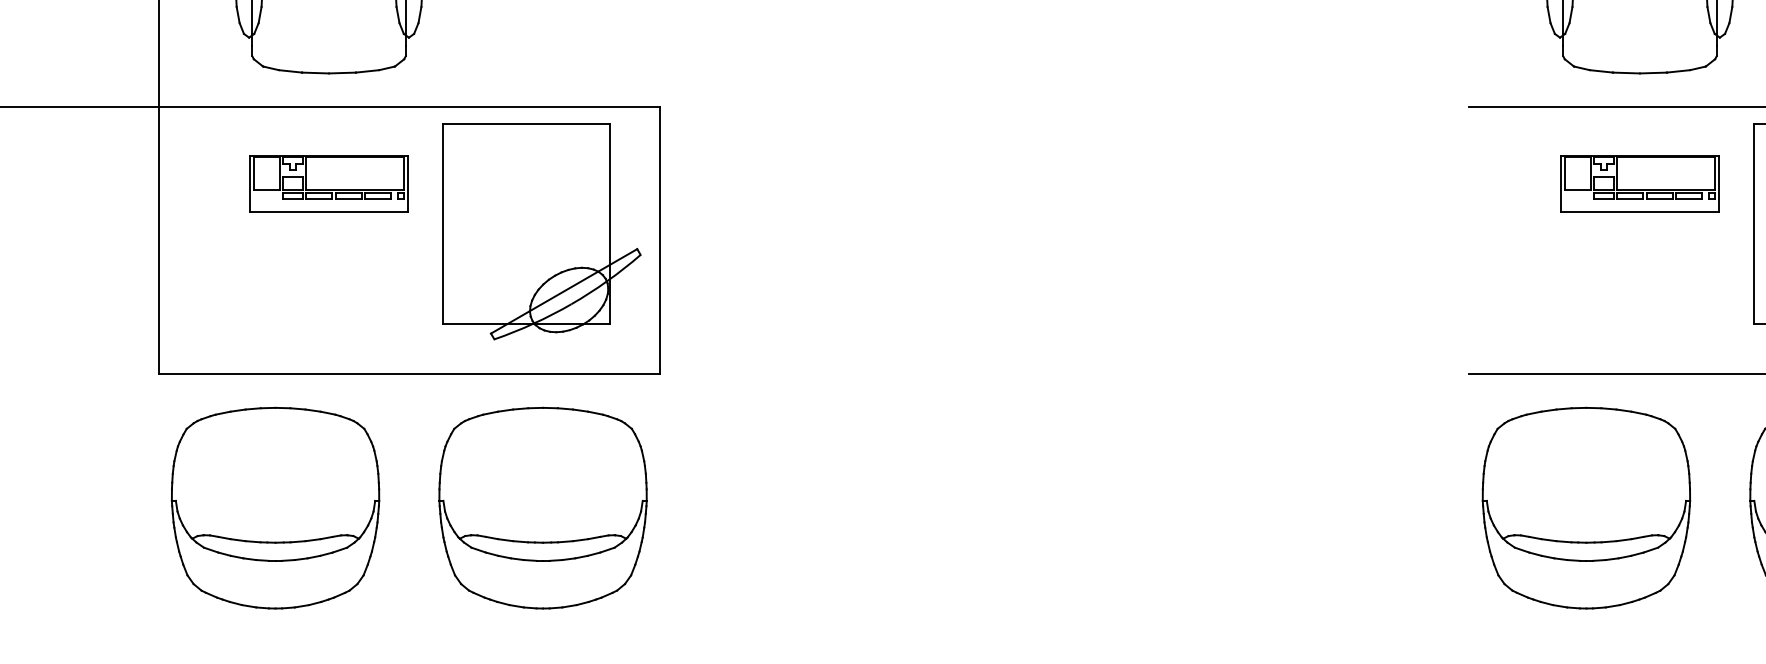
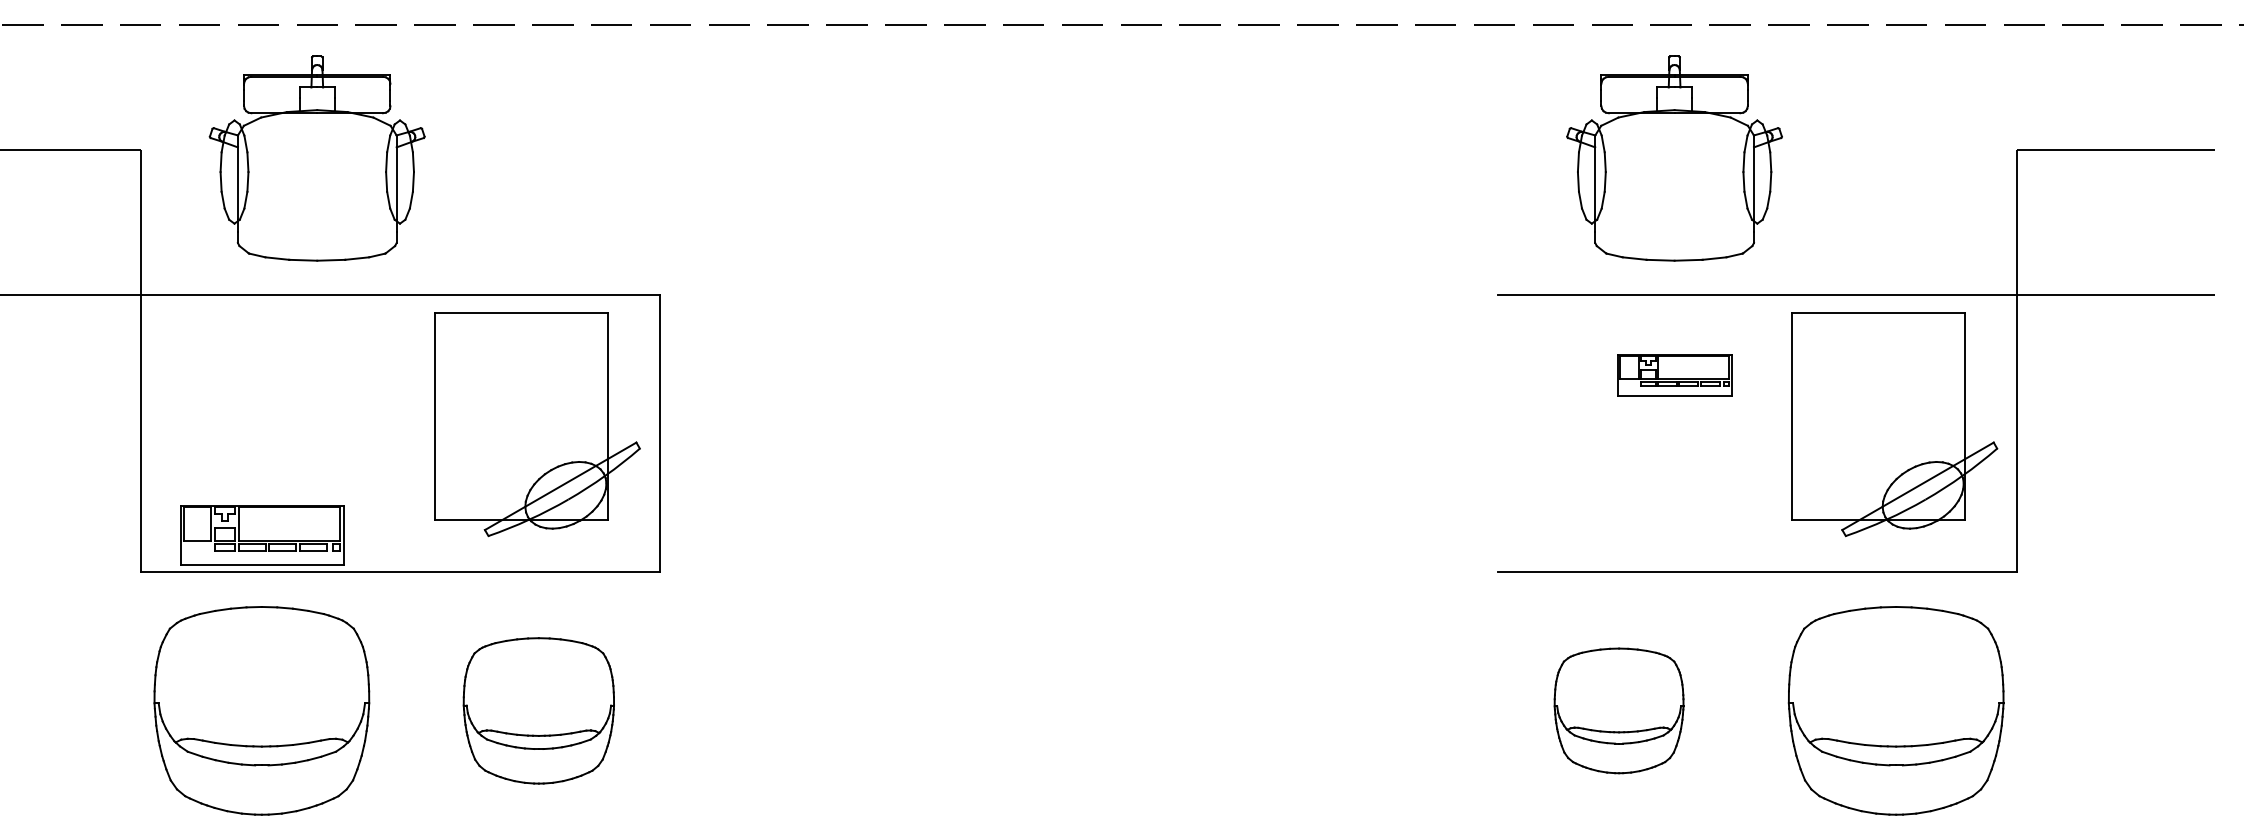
part: (329, 184) -> (262, 535), moved
part: (1639, 184) -> (1674, 375), size x0.7
part: (542, 507) -> (538, 710), size x0.7
part: (1585, 507) -> (1618, 710), size x0.6

